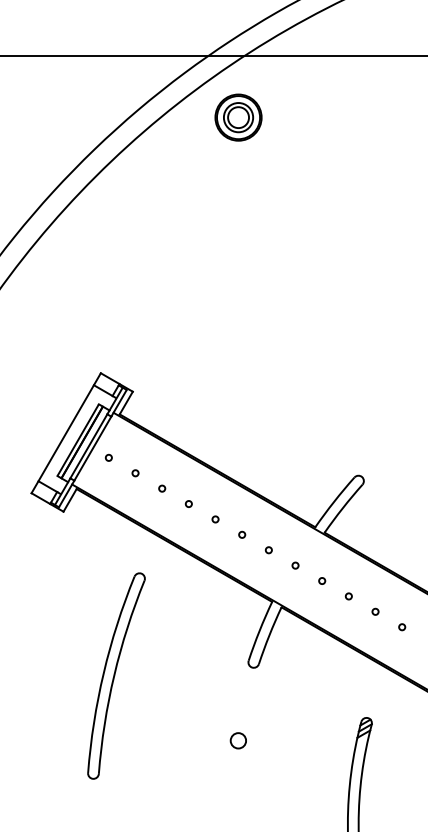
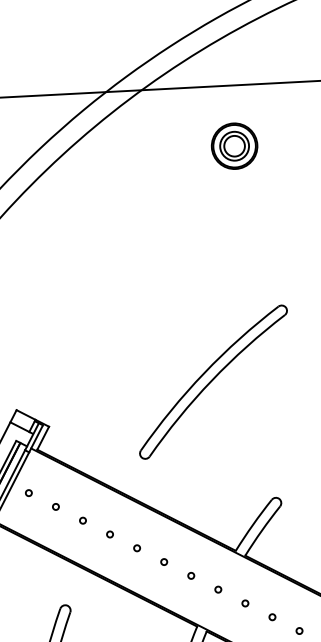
part: (238, 117) -> (234, 146), moved
part: (301, 355) -> (213, 382), added

